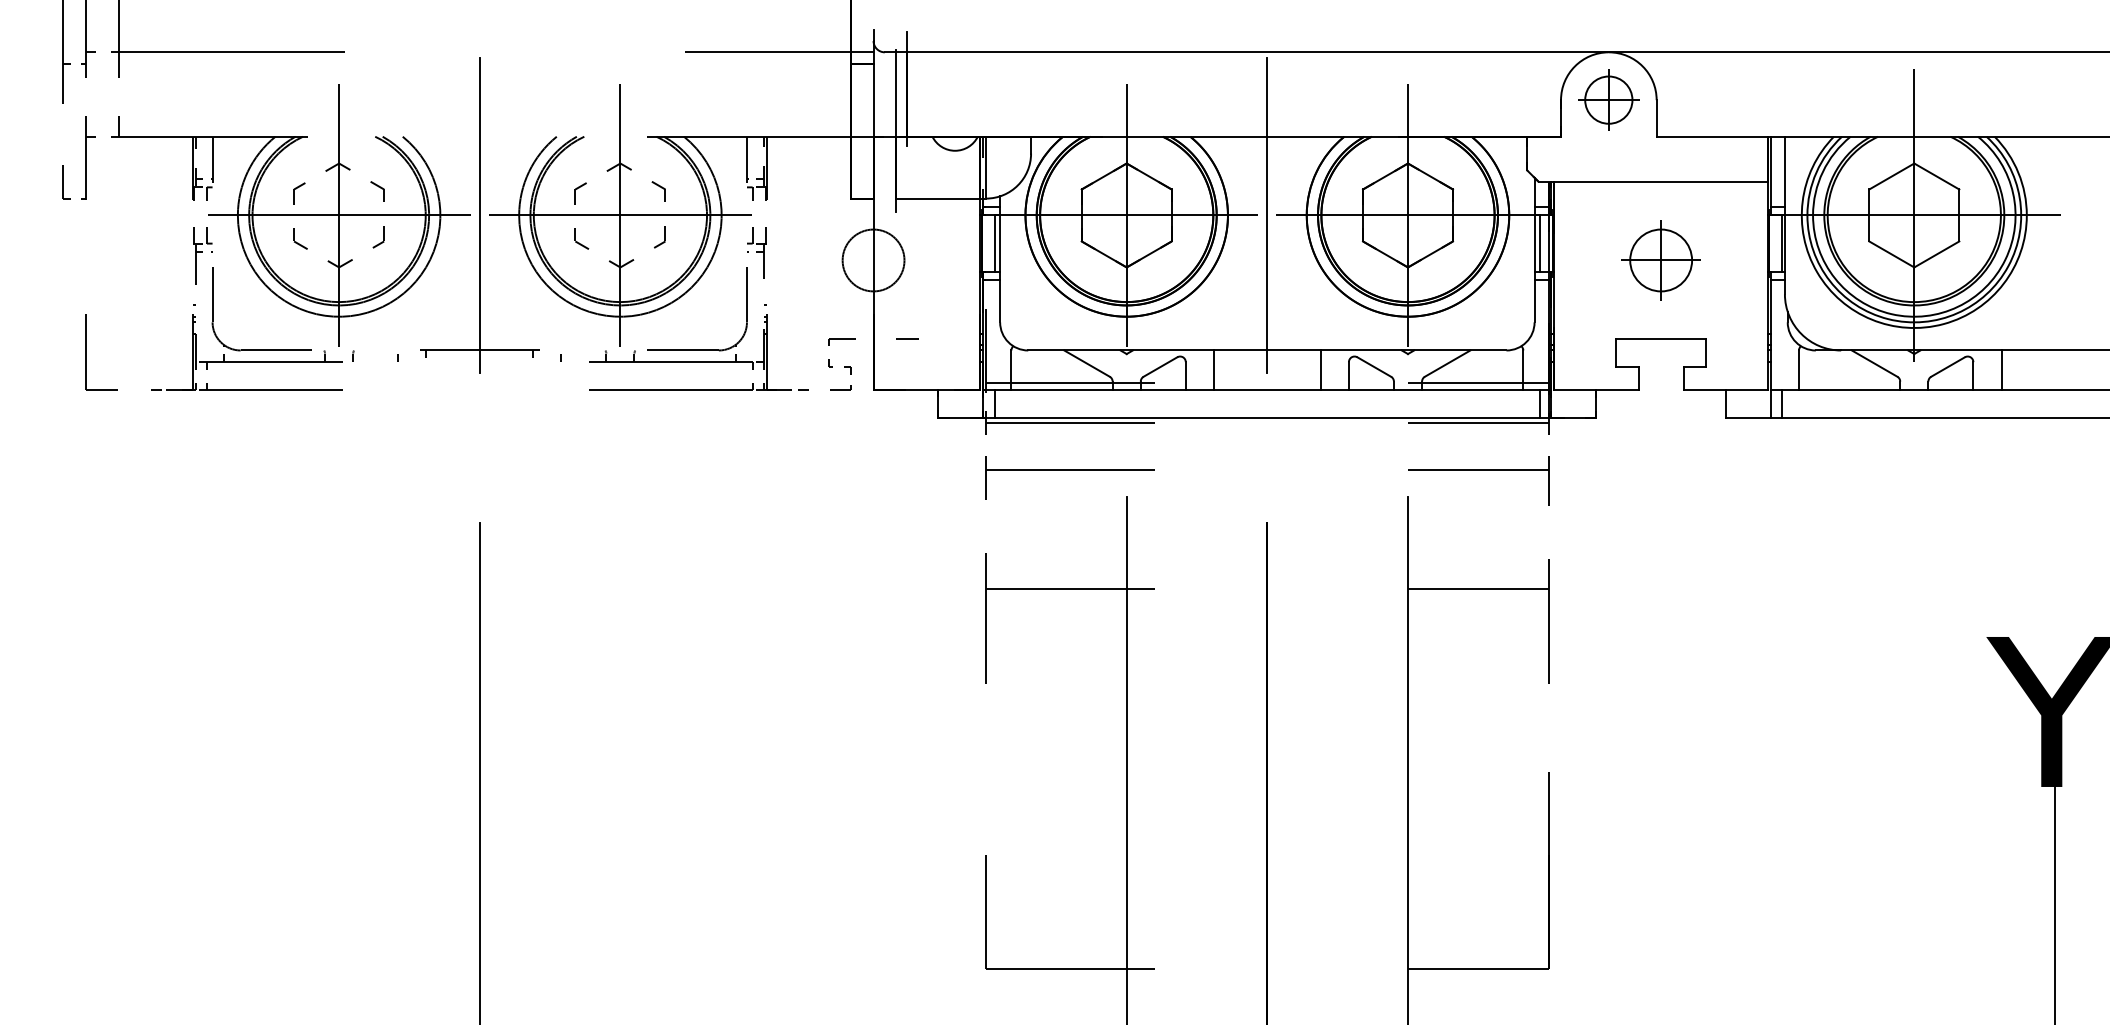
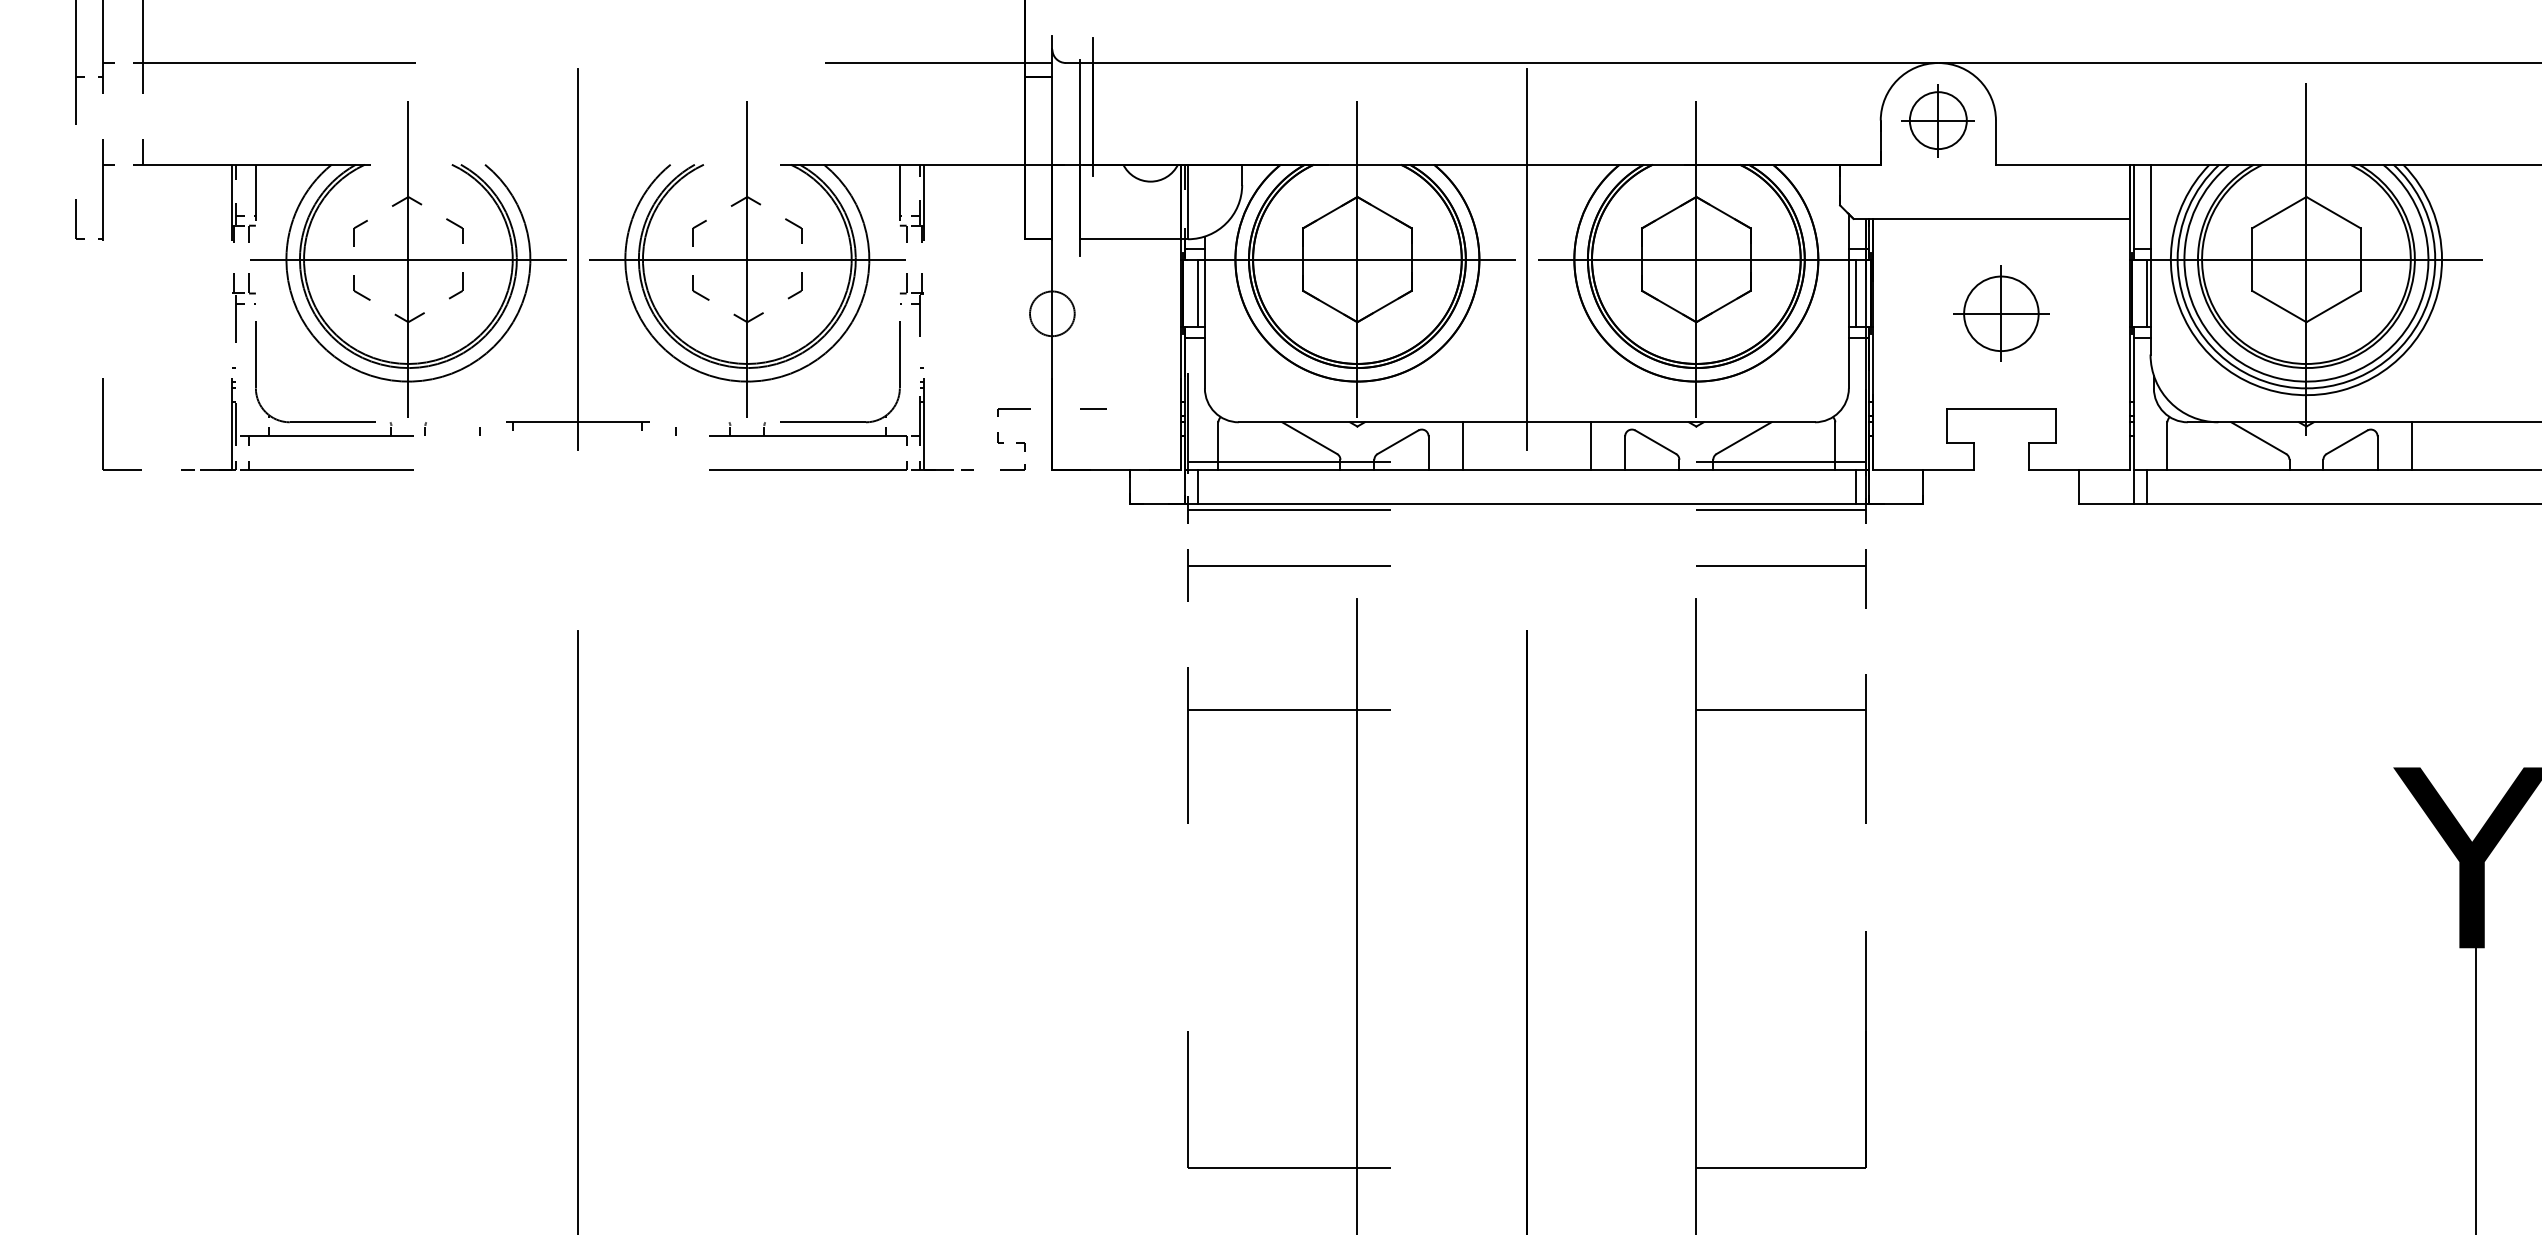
circle: (873, 260) -> (1052, 313), size x0.6

